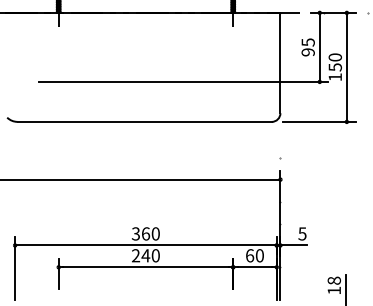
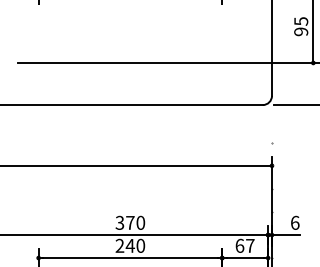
text: (146, 233) -> (131, 222), 360 -> 370
text: (302, 233) -> (295, 222), 5 -> 6
text: (259, 255) -> (249, 245), 60 -> 67

